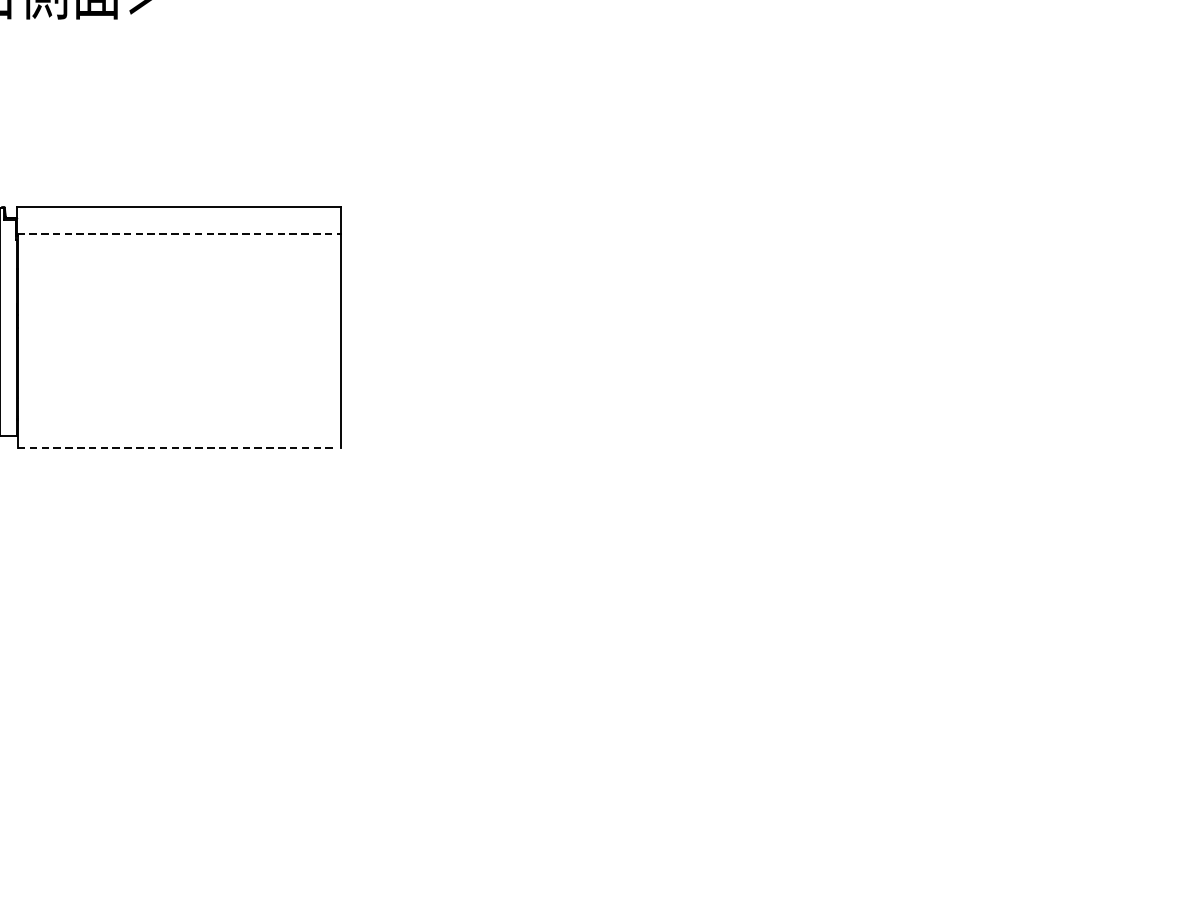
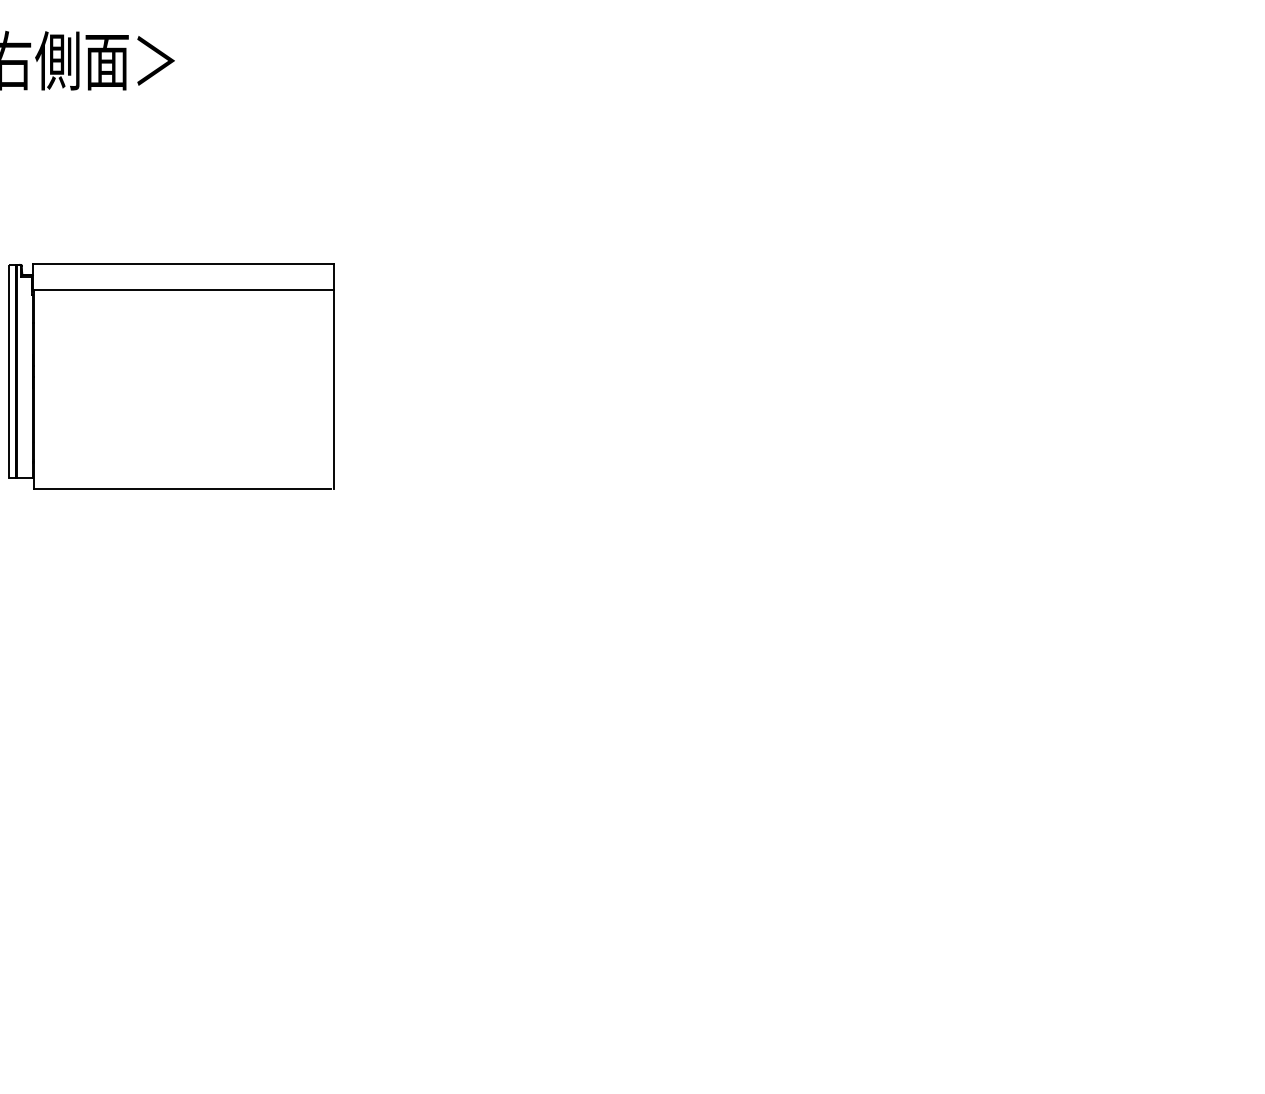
line: (180, 233) -> (184, 289), dashed -> solid
line: (177, 448) -> (182, 489), dashed -> solid

